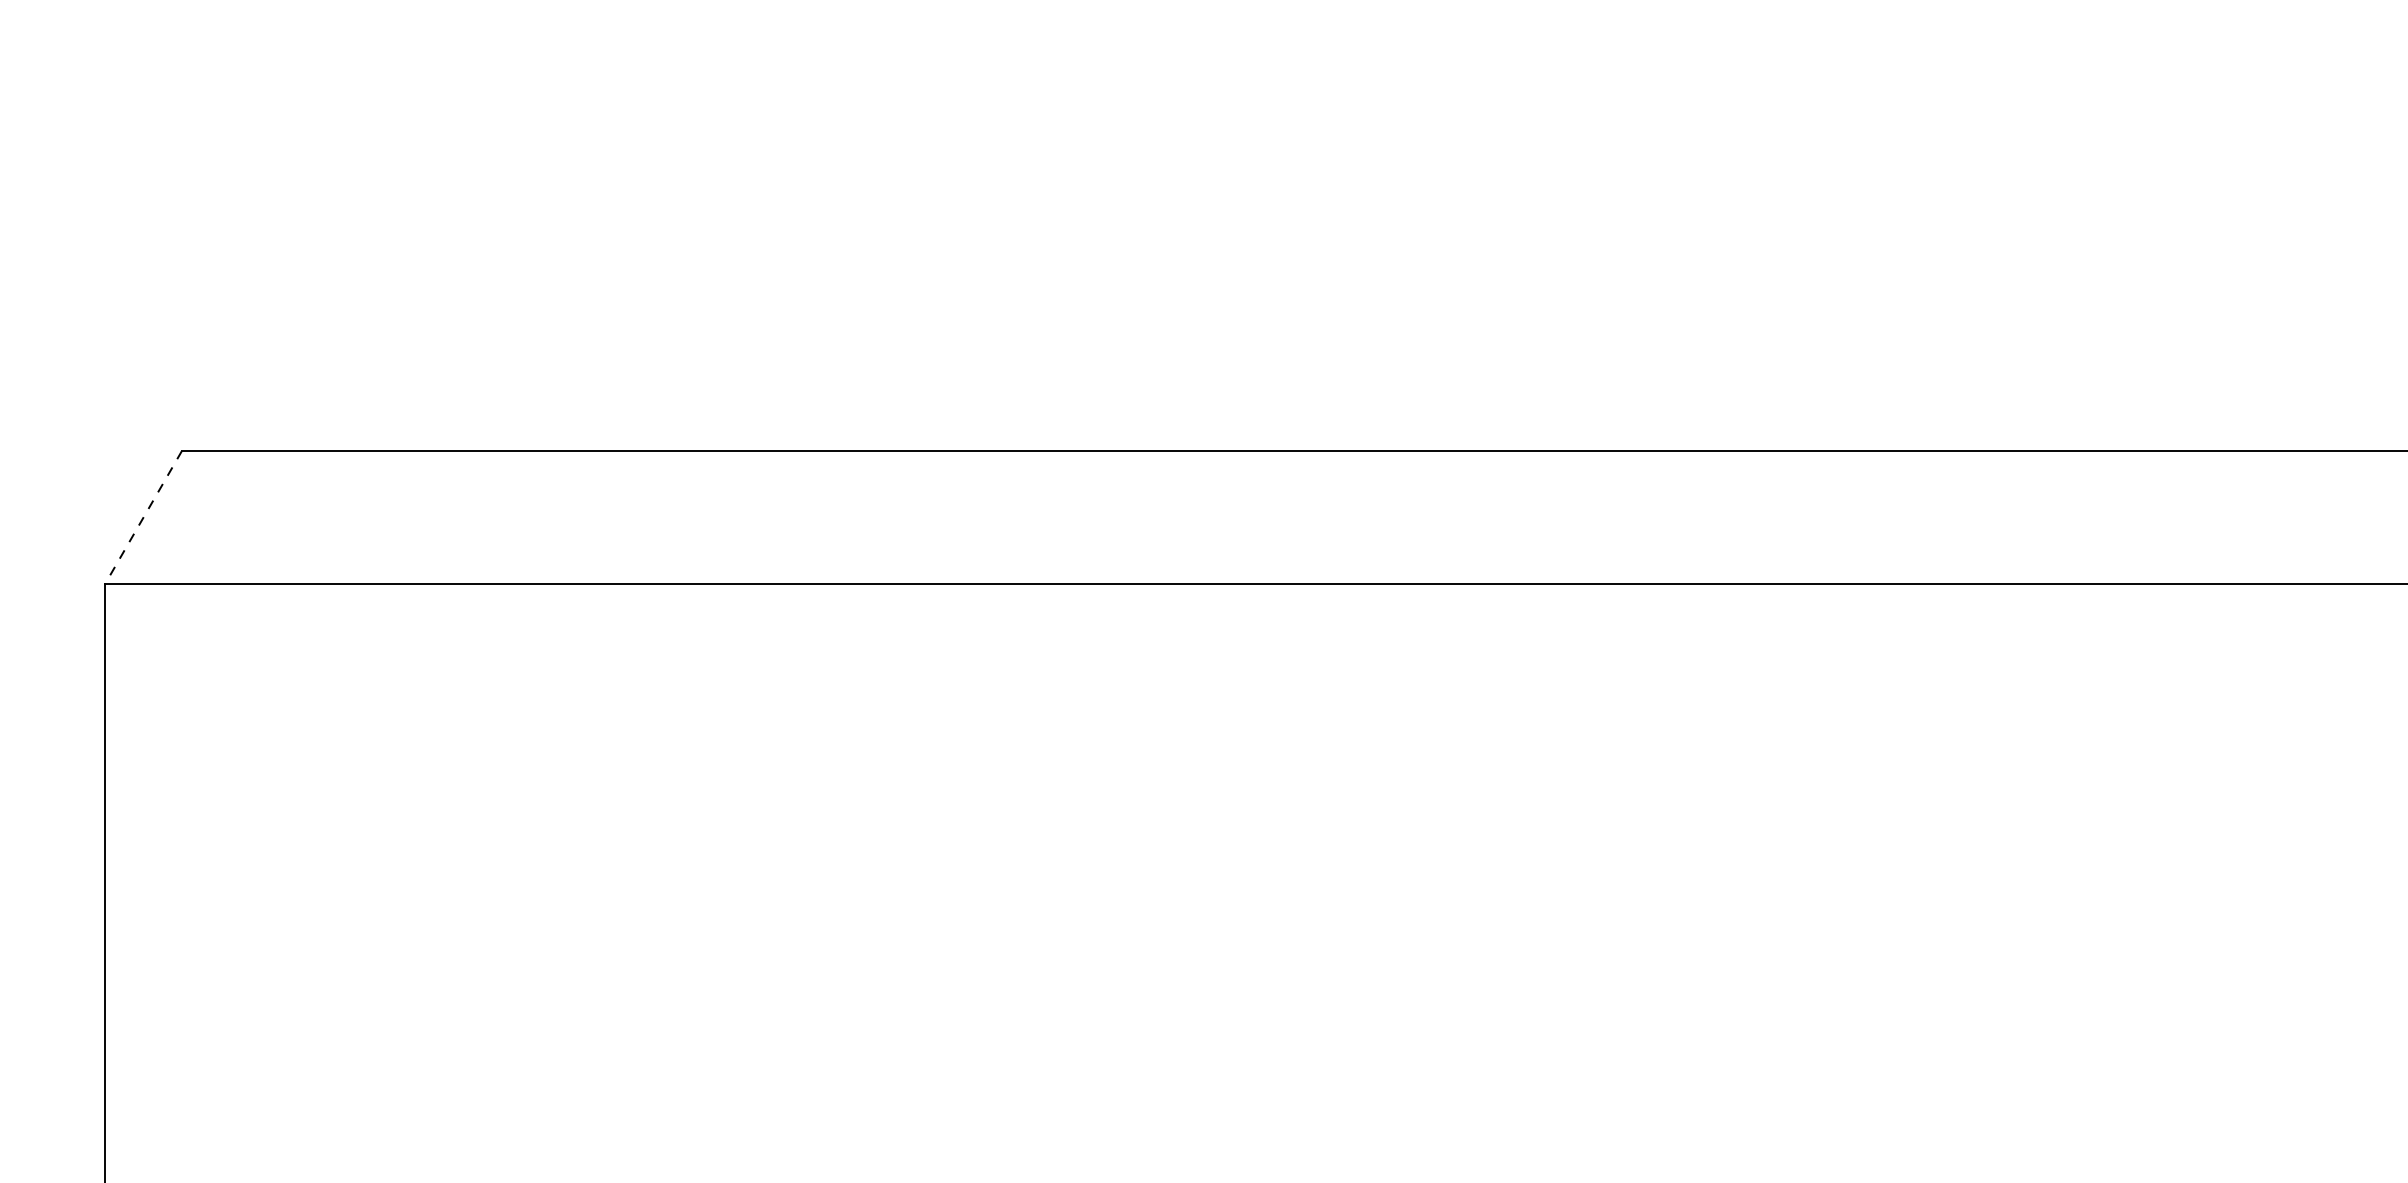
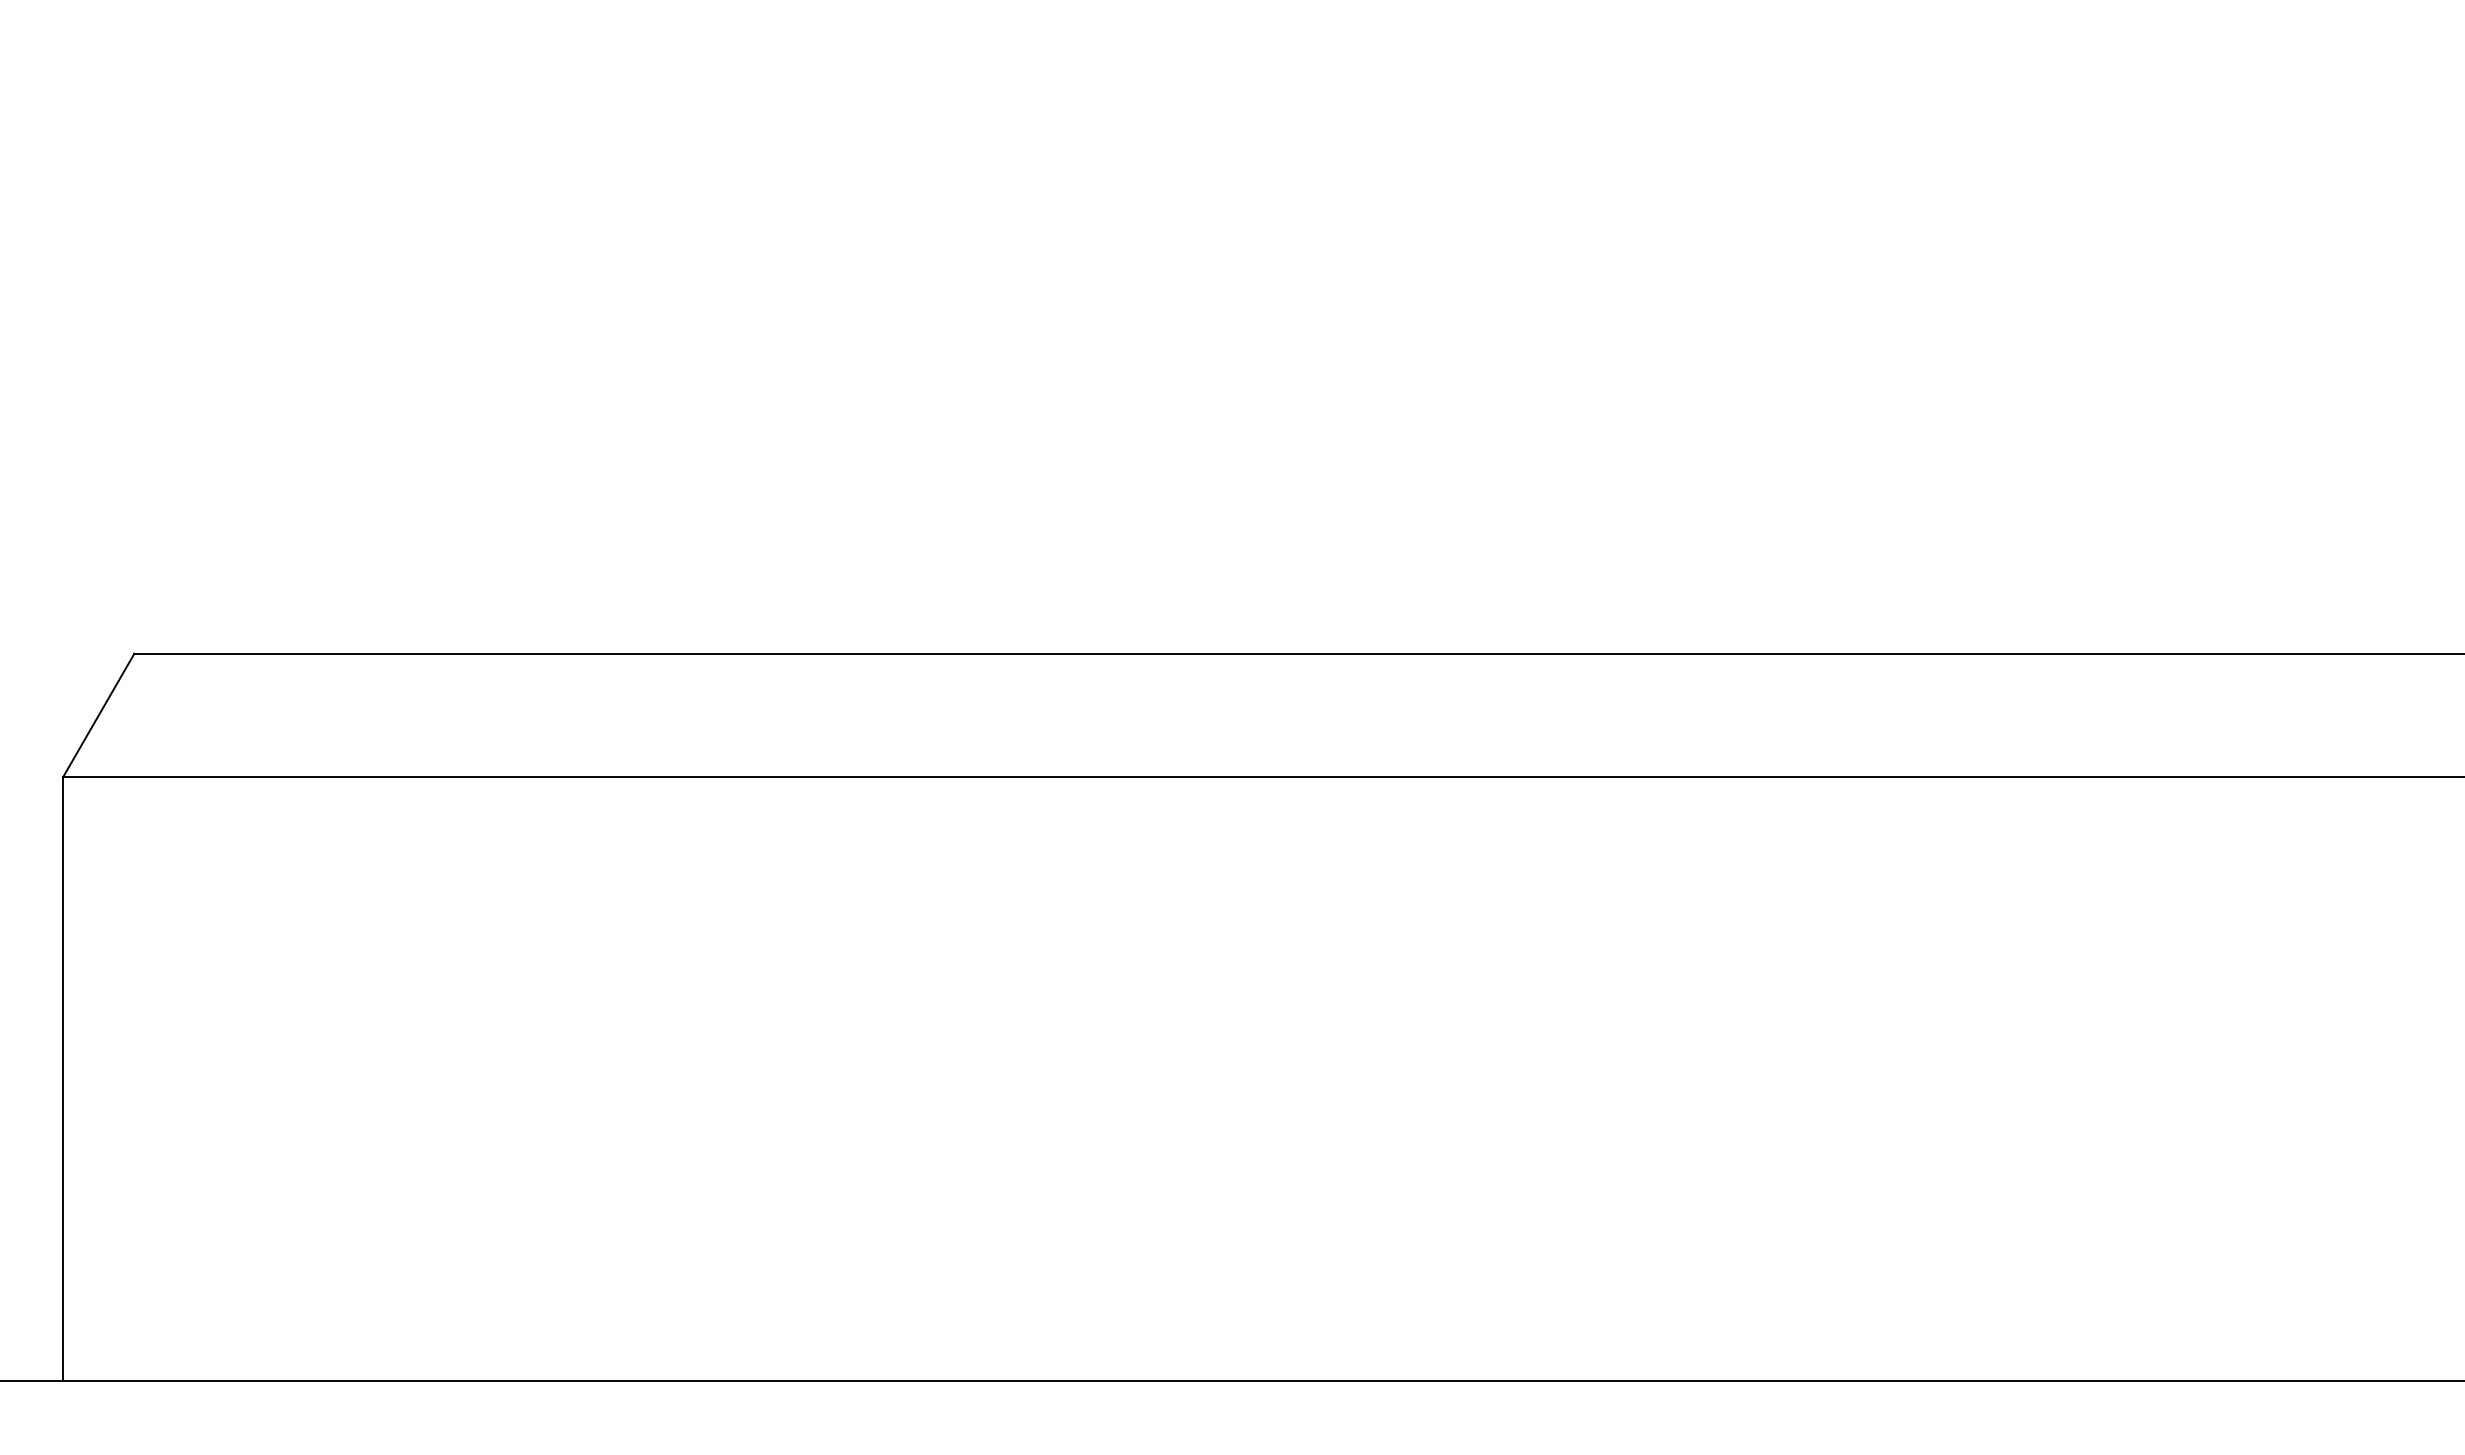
line: (143, 517) -> (98, 715), dashed -> solid

